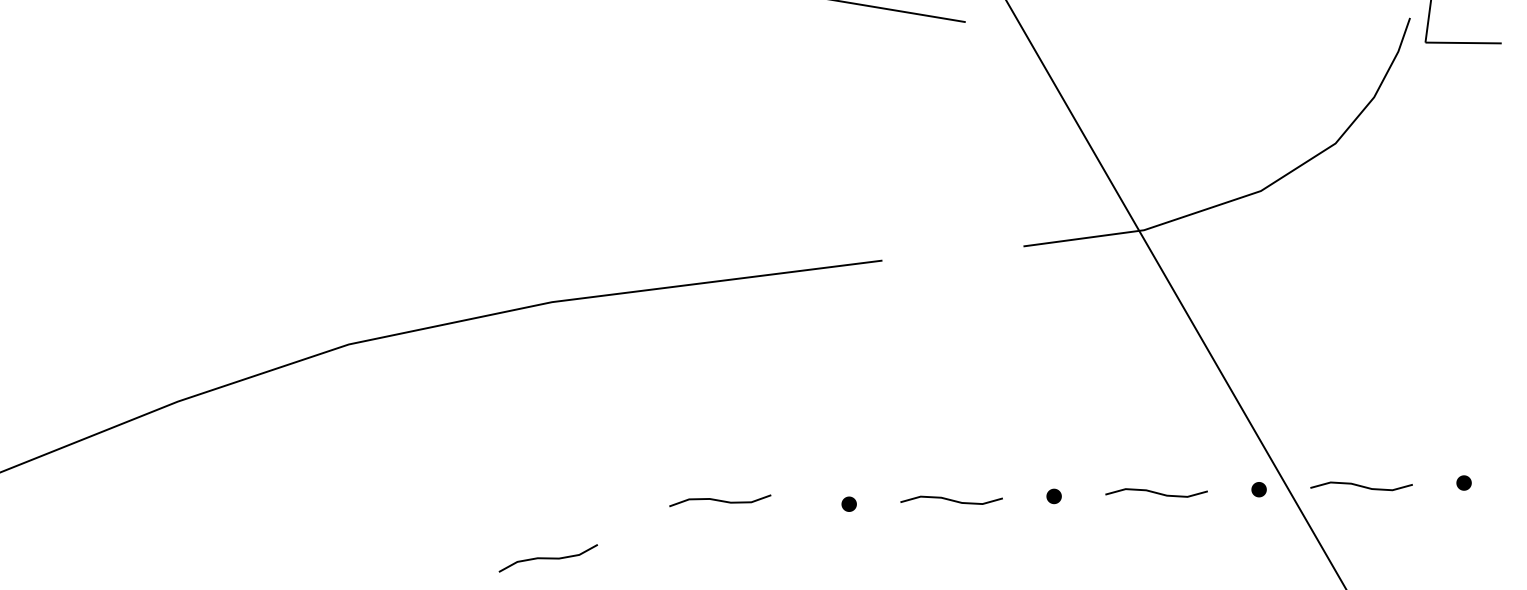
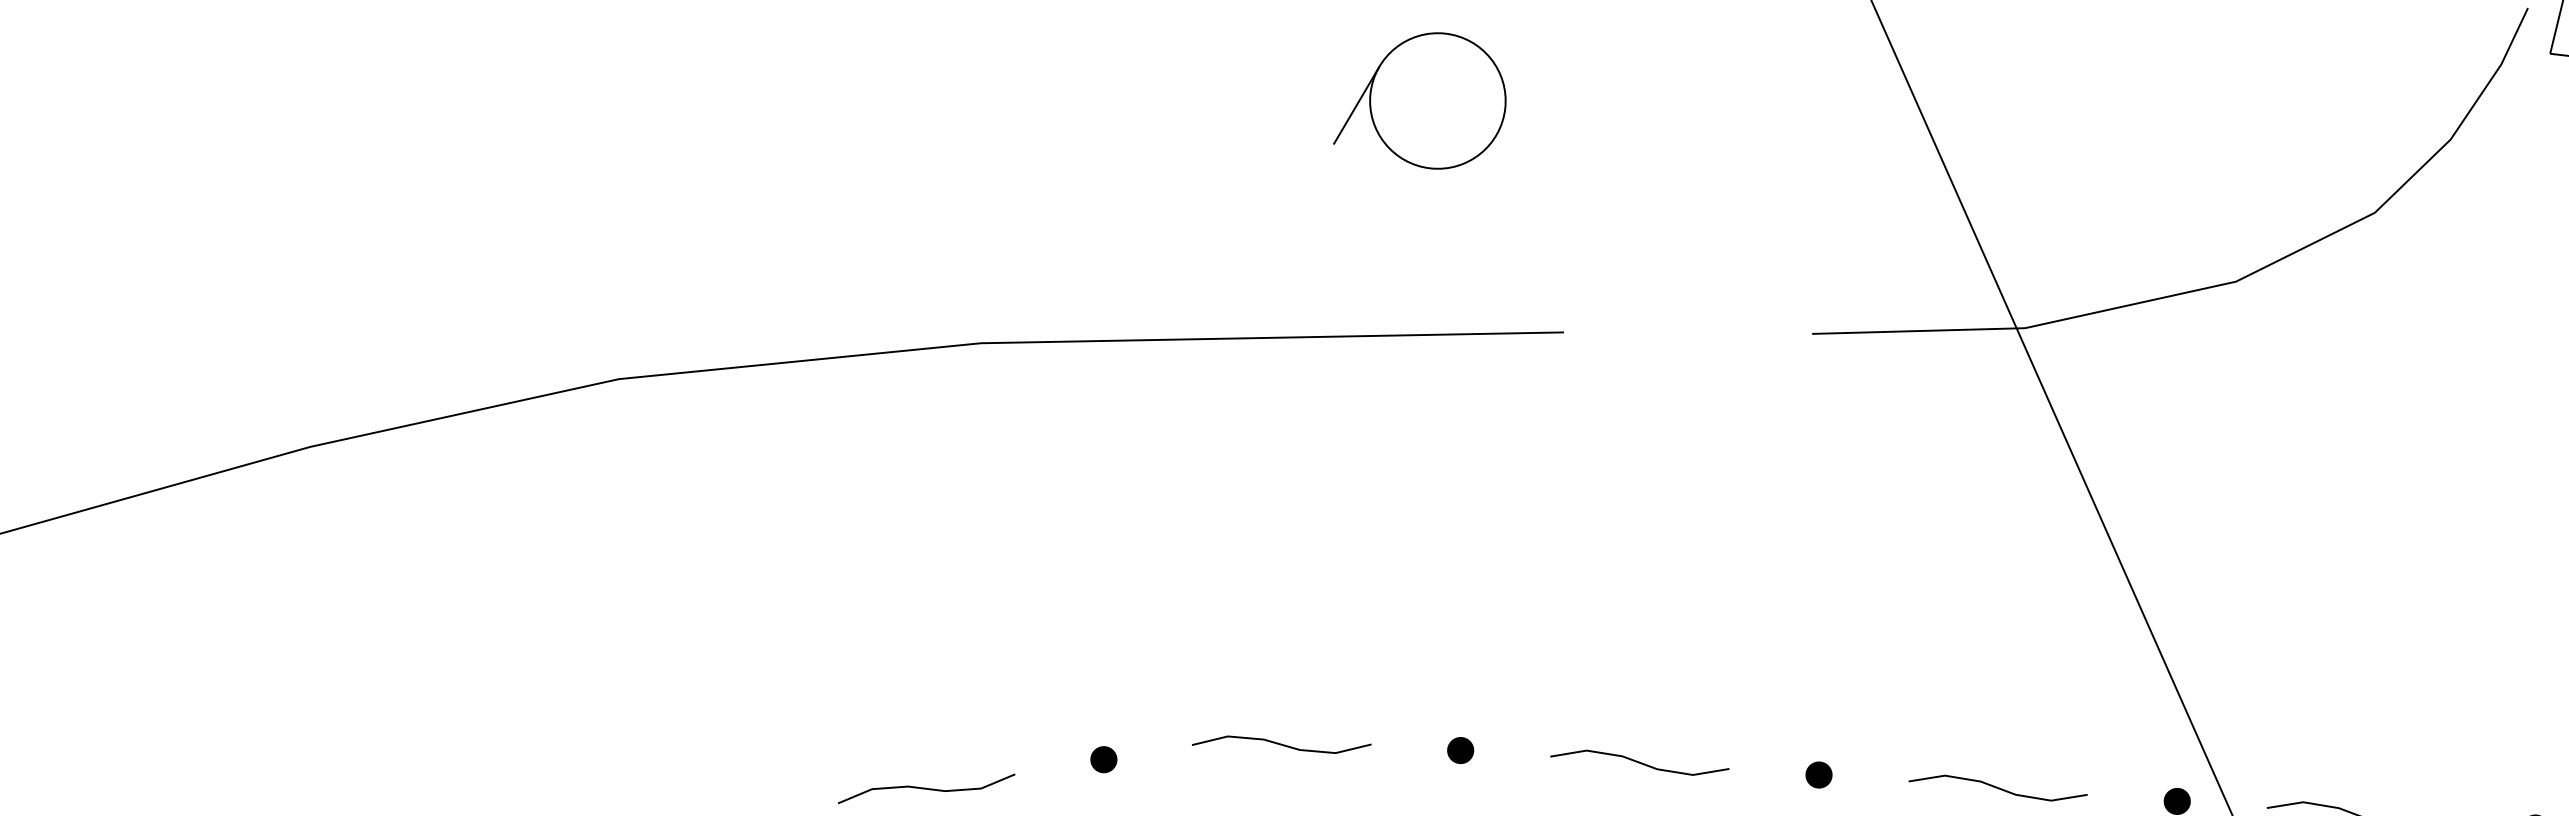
part: (787, 136) -> (1421, 98), added
curve: (720, 500) -> (1282, 744), moved
fill: (646, 530) -> (1102, 758), added

